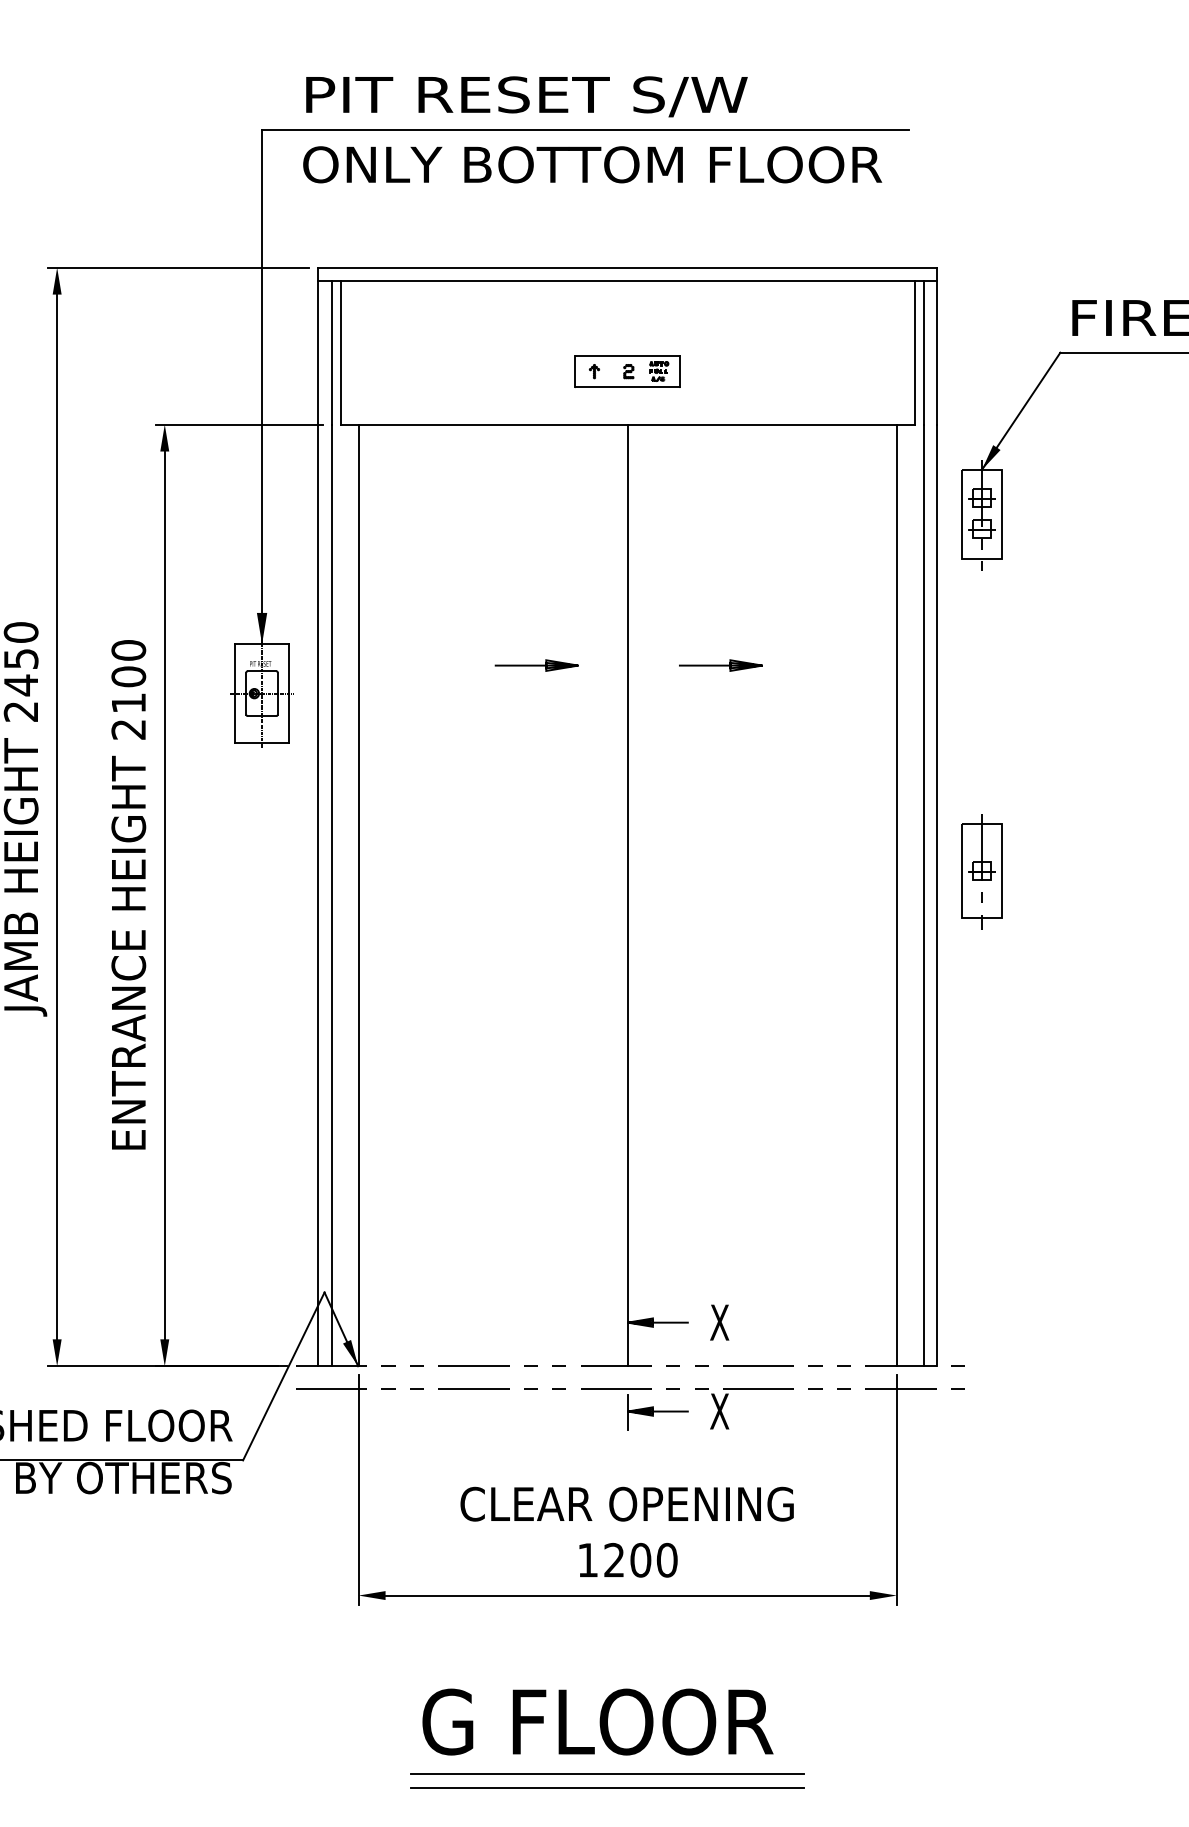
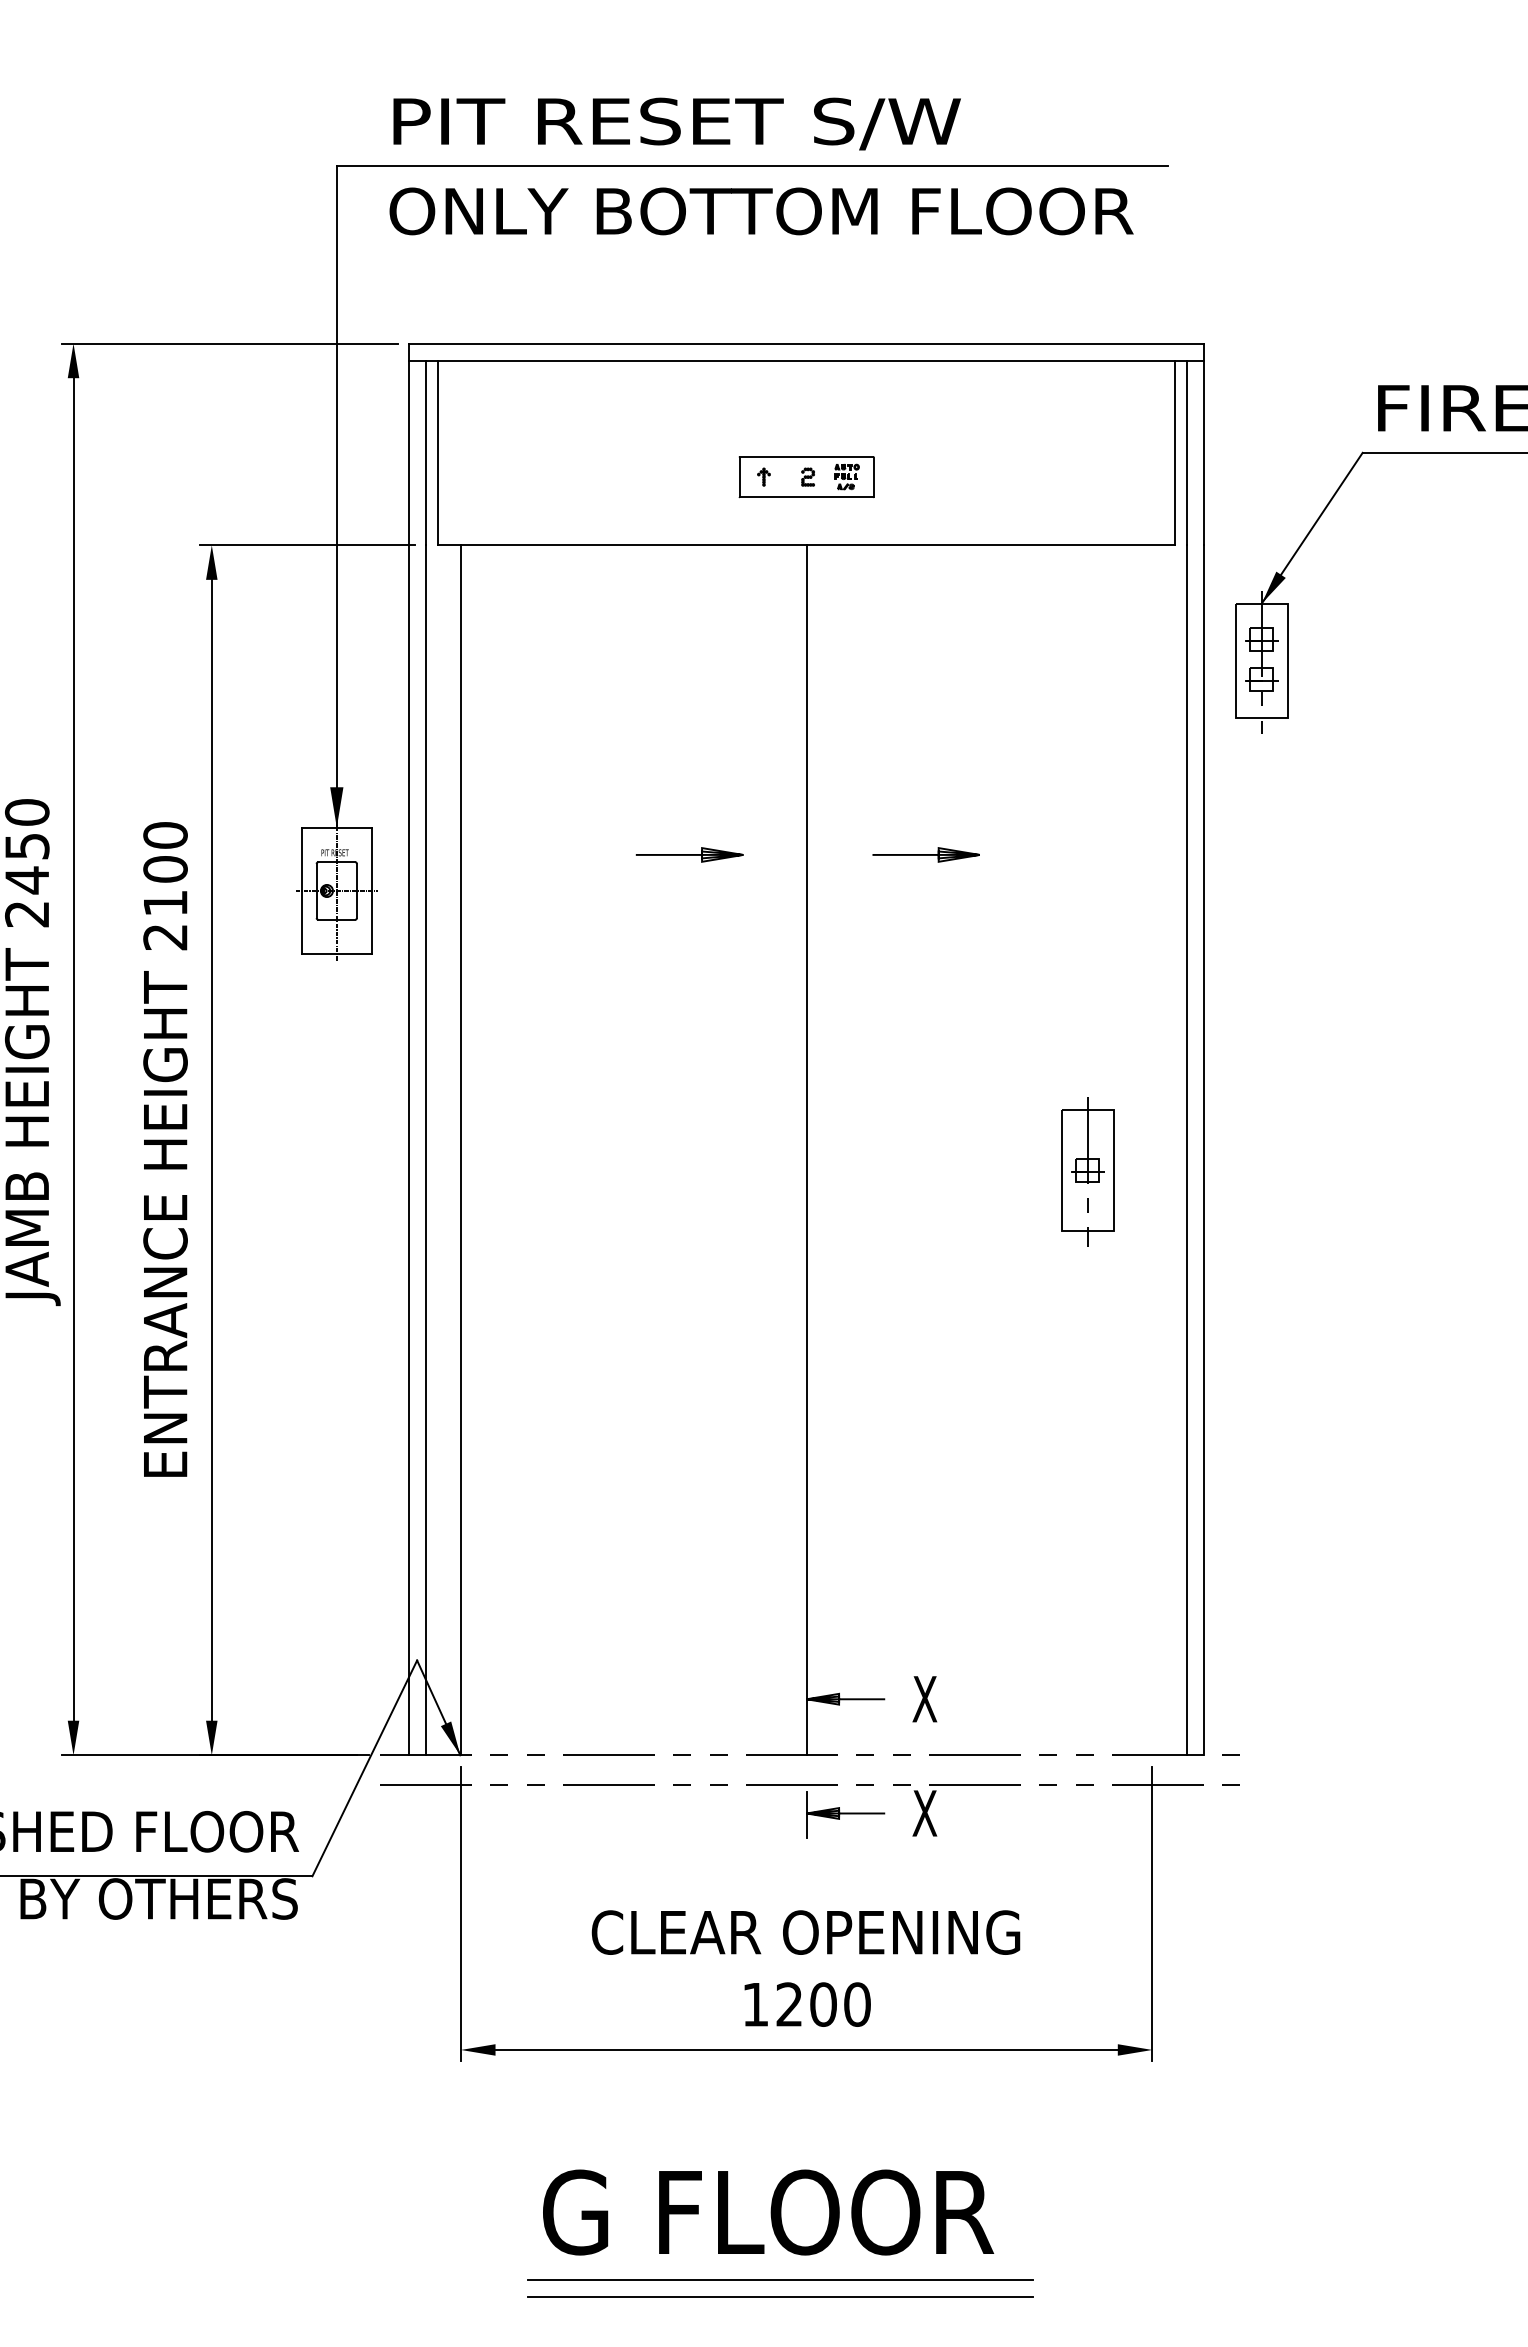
part: (981, 871) -> (1087, 1171), moved
line: (896, 895) -> (1152, 1150), removed

